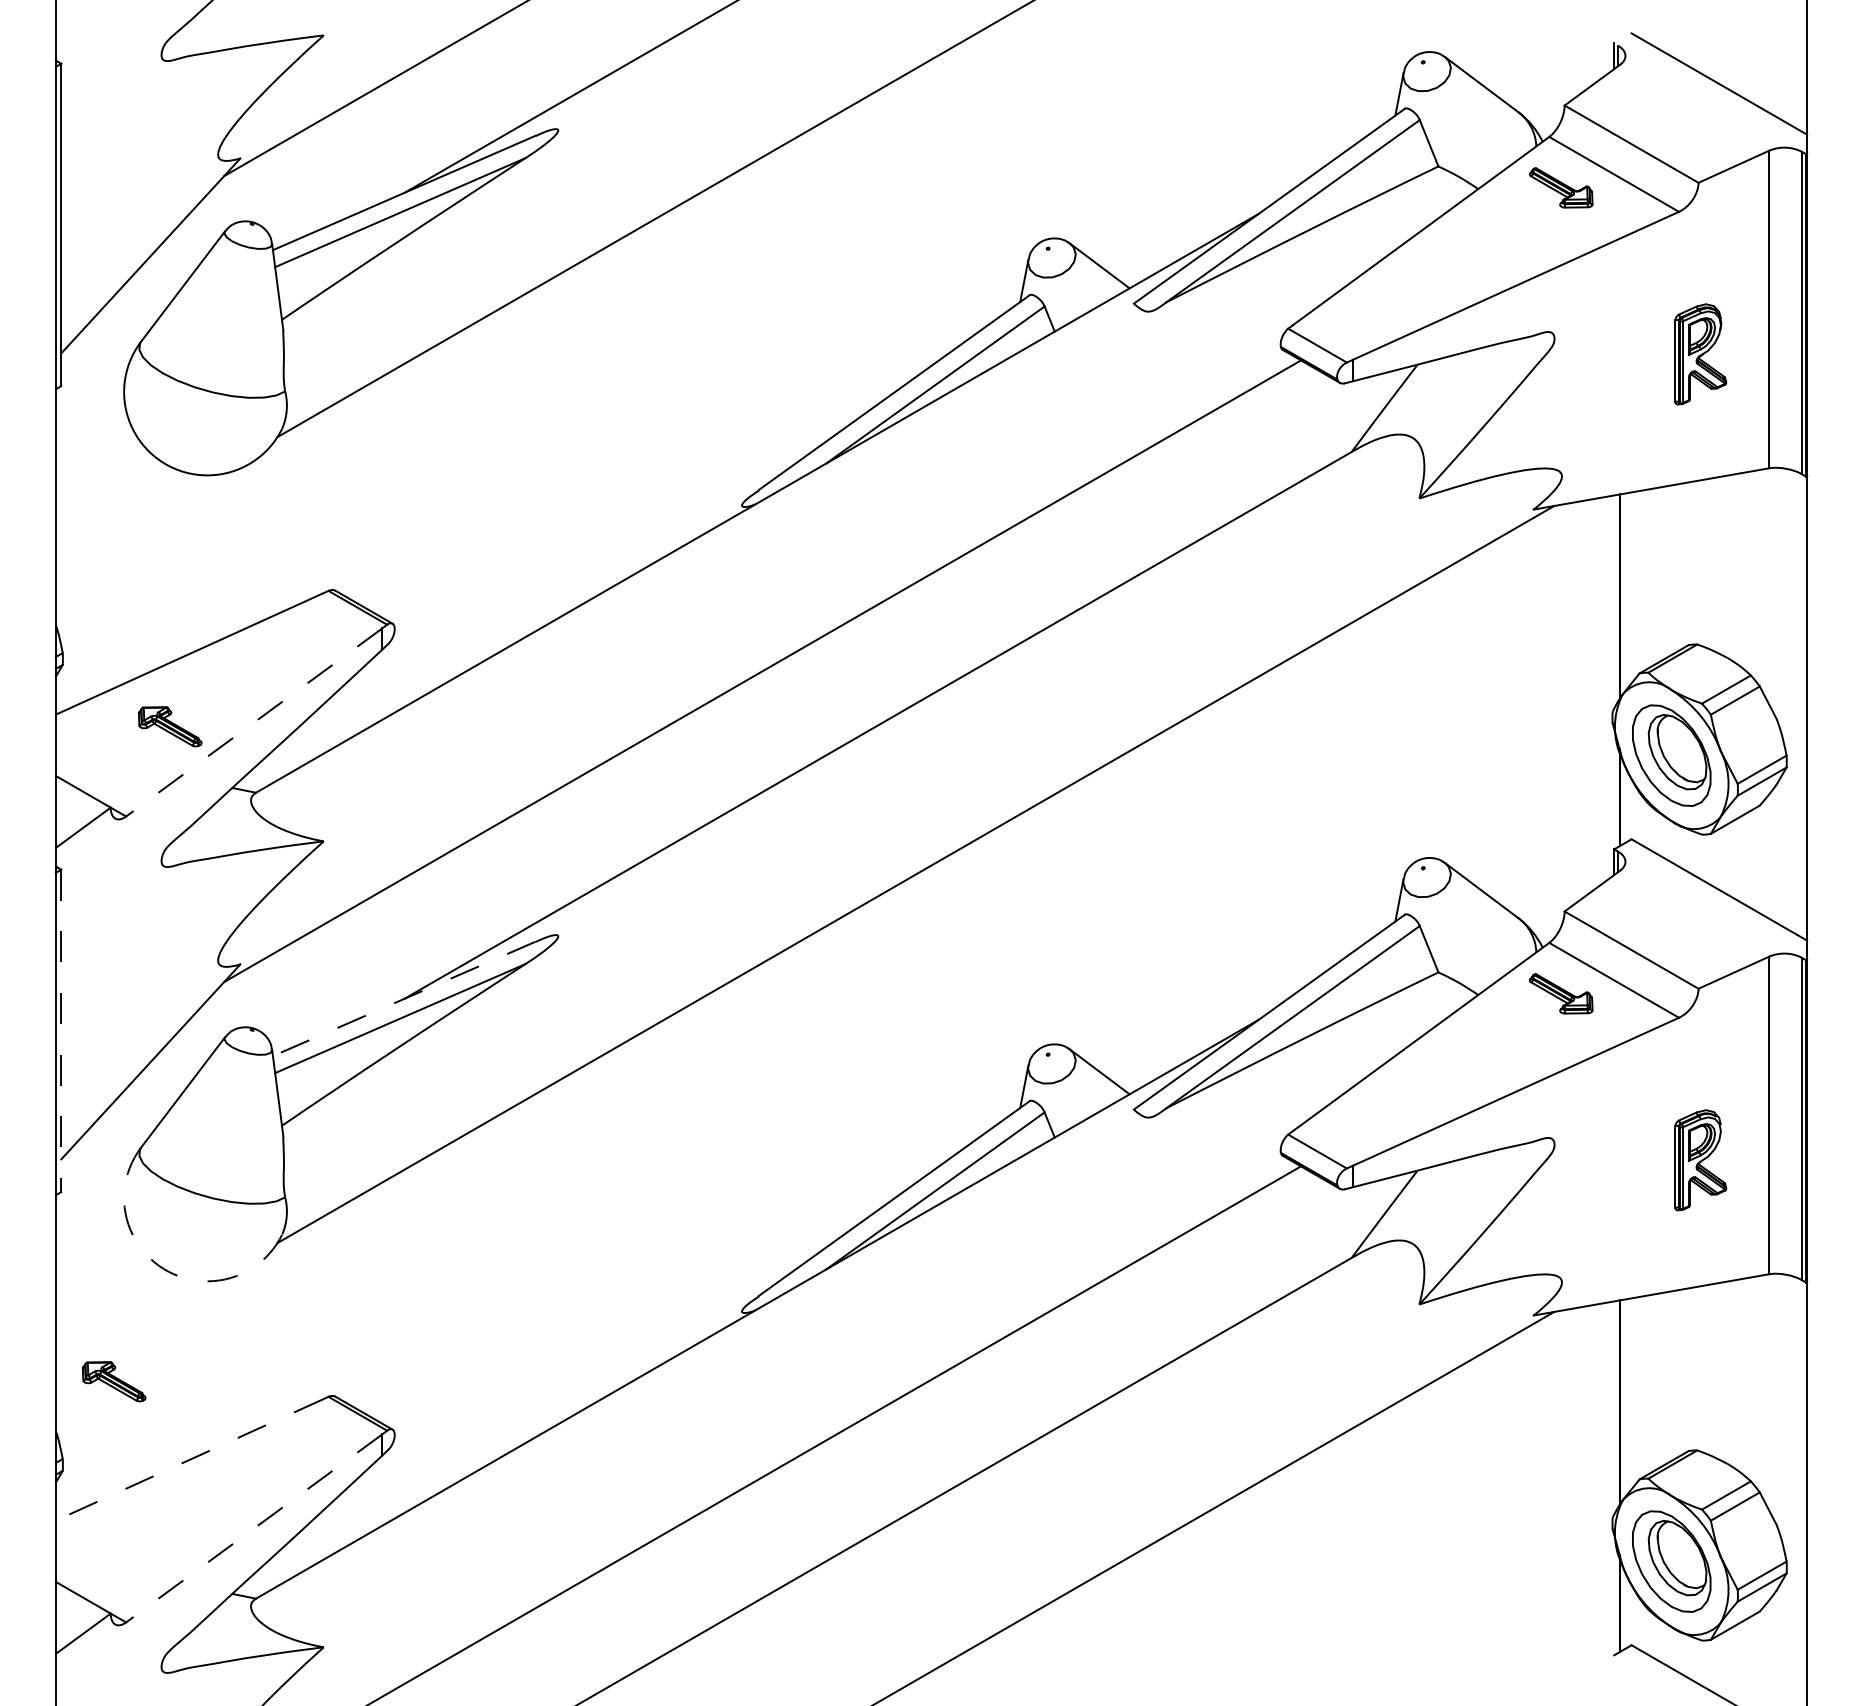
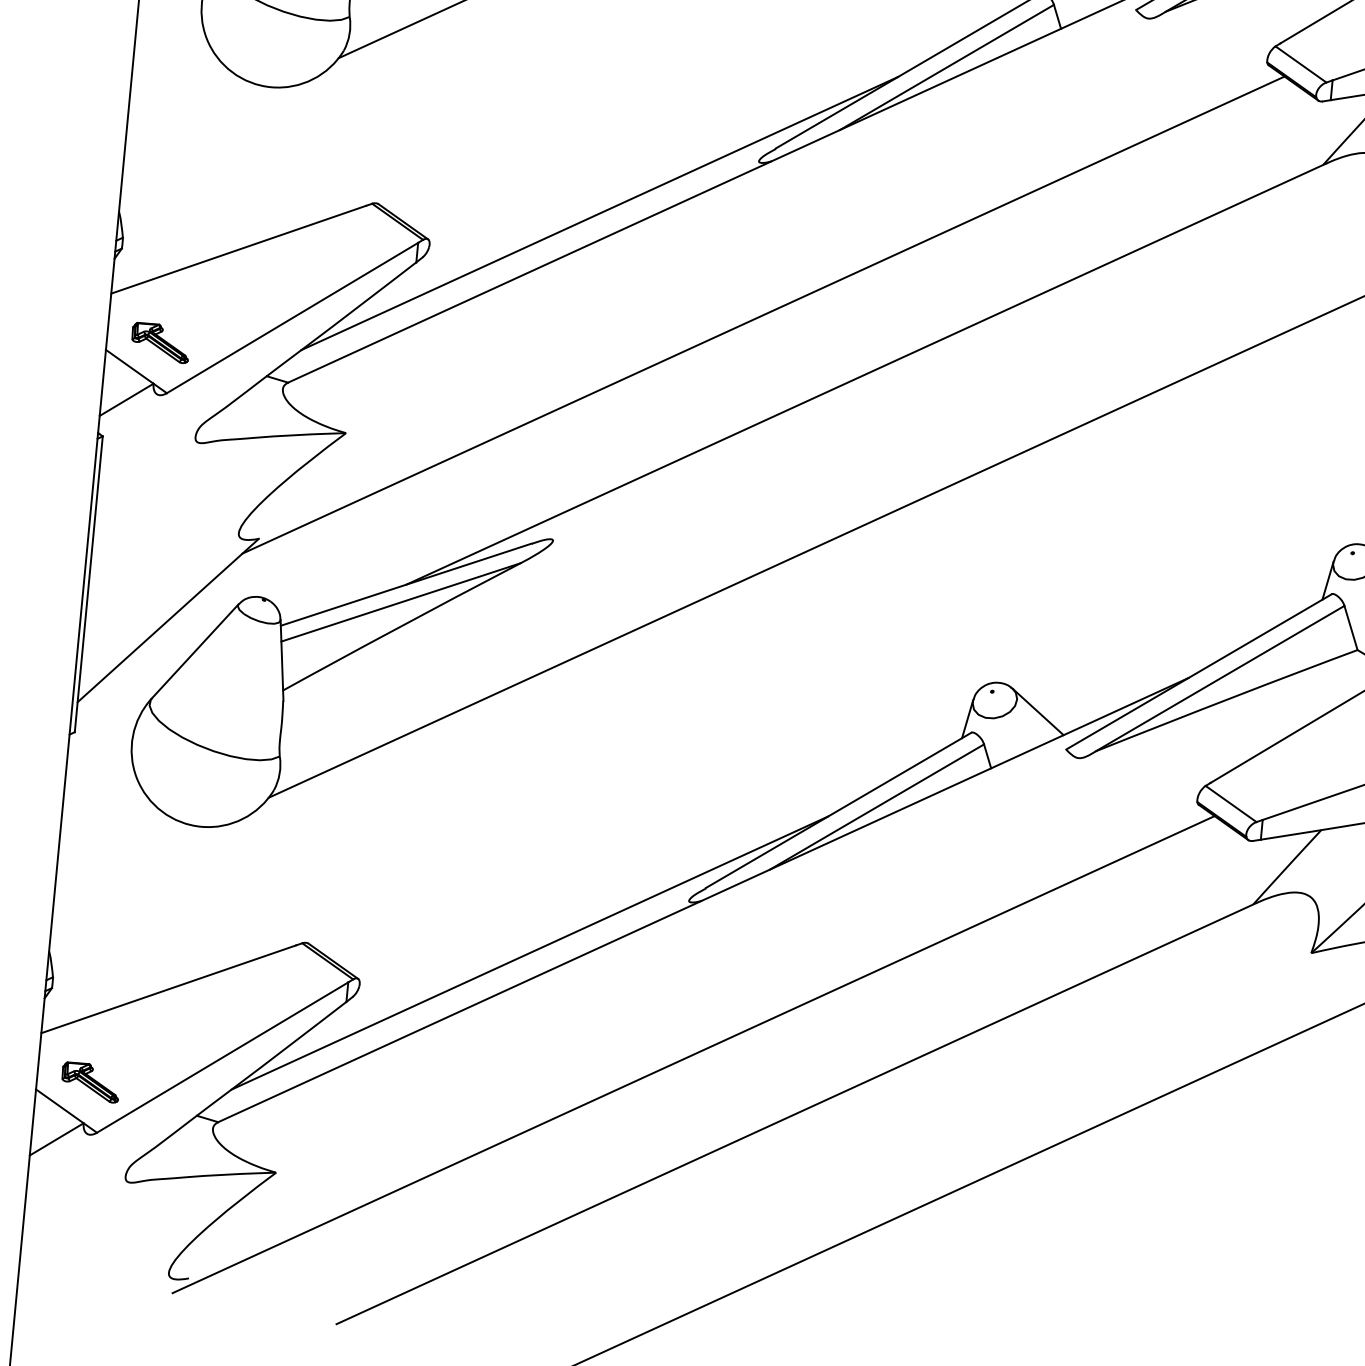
line: (575, 578) -> (599, 213), added
line: (254, 722) -> (292, 318), dashed -> solid
part: (170, 726) -> (160, 342), moved
line: (403, 999) -> (405, 585), dashed -> solid
line: (61, 1031) -> (88, 584), dashed -> solid
arc: (163, 1269) -> (161, 812), dashed -> solid
part: (114, 1381) -> (91, 1082), moved
line: (575, 1384) -> (529, 953), added
line: (188, 1460) -> (168, 989), dashed -> solid
line: (254, 1528) -> (222, 1057), dashed -> solid

